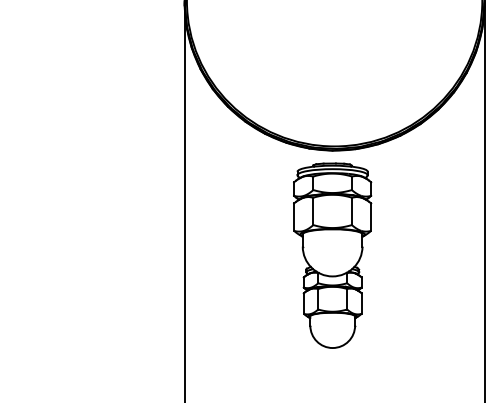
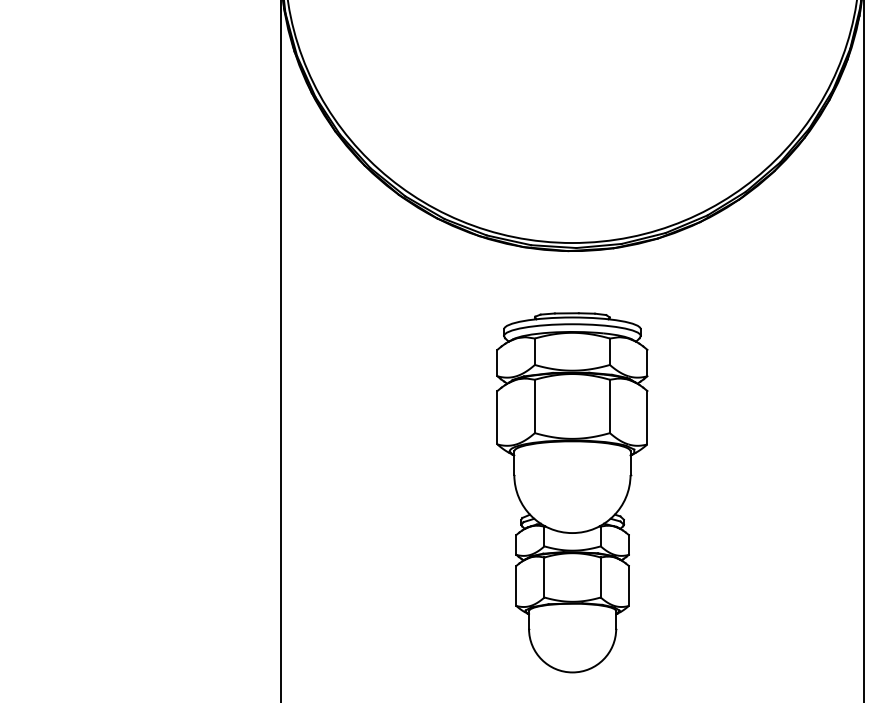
part: (332, 255) -> (572, 492), moved

